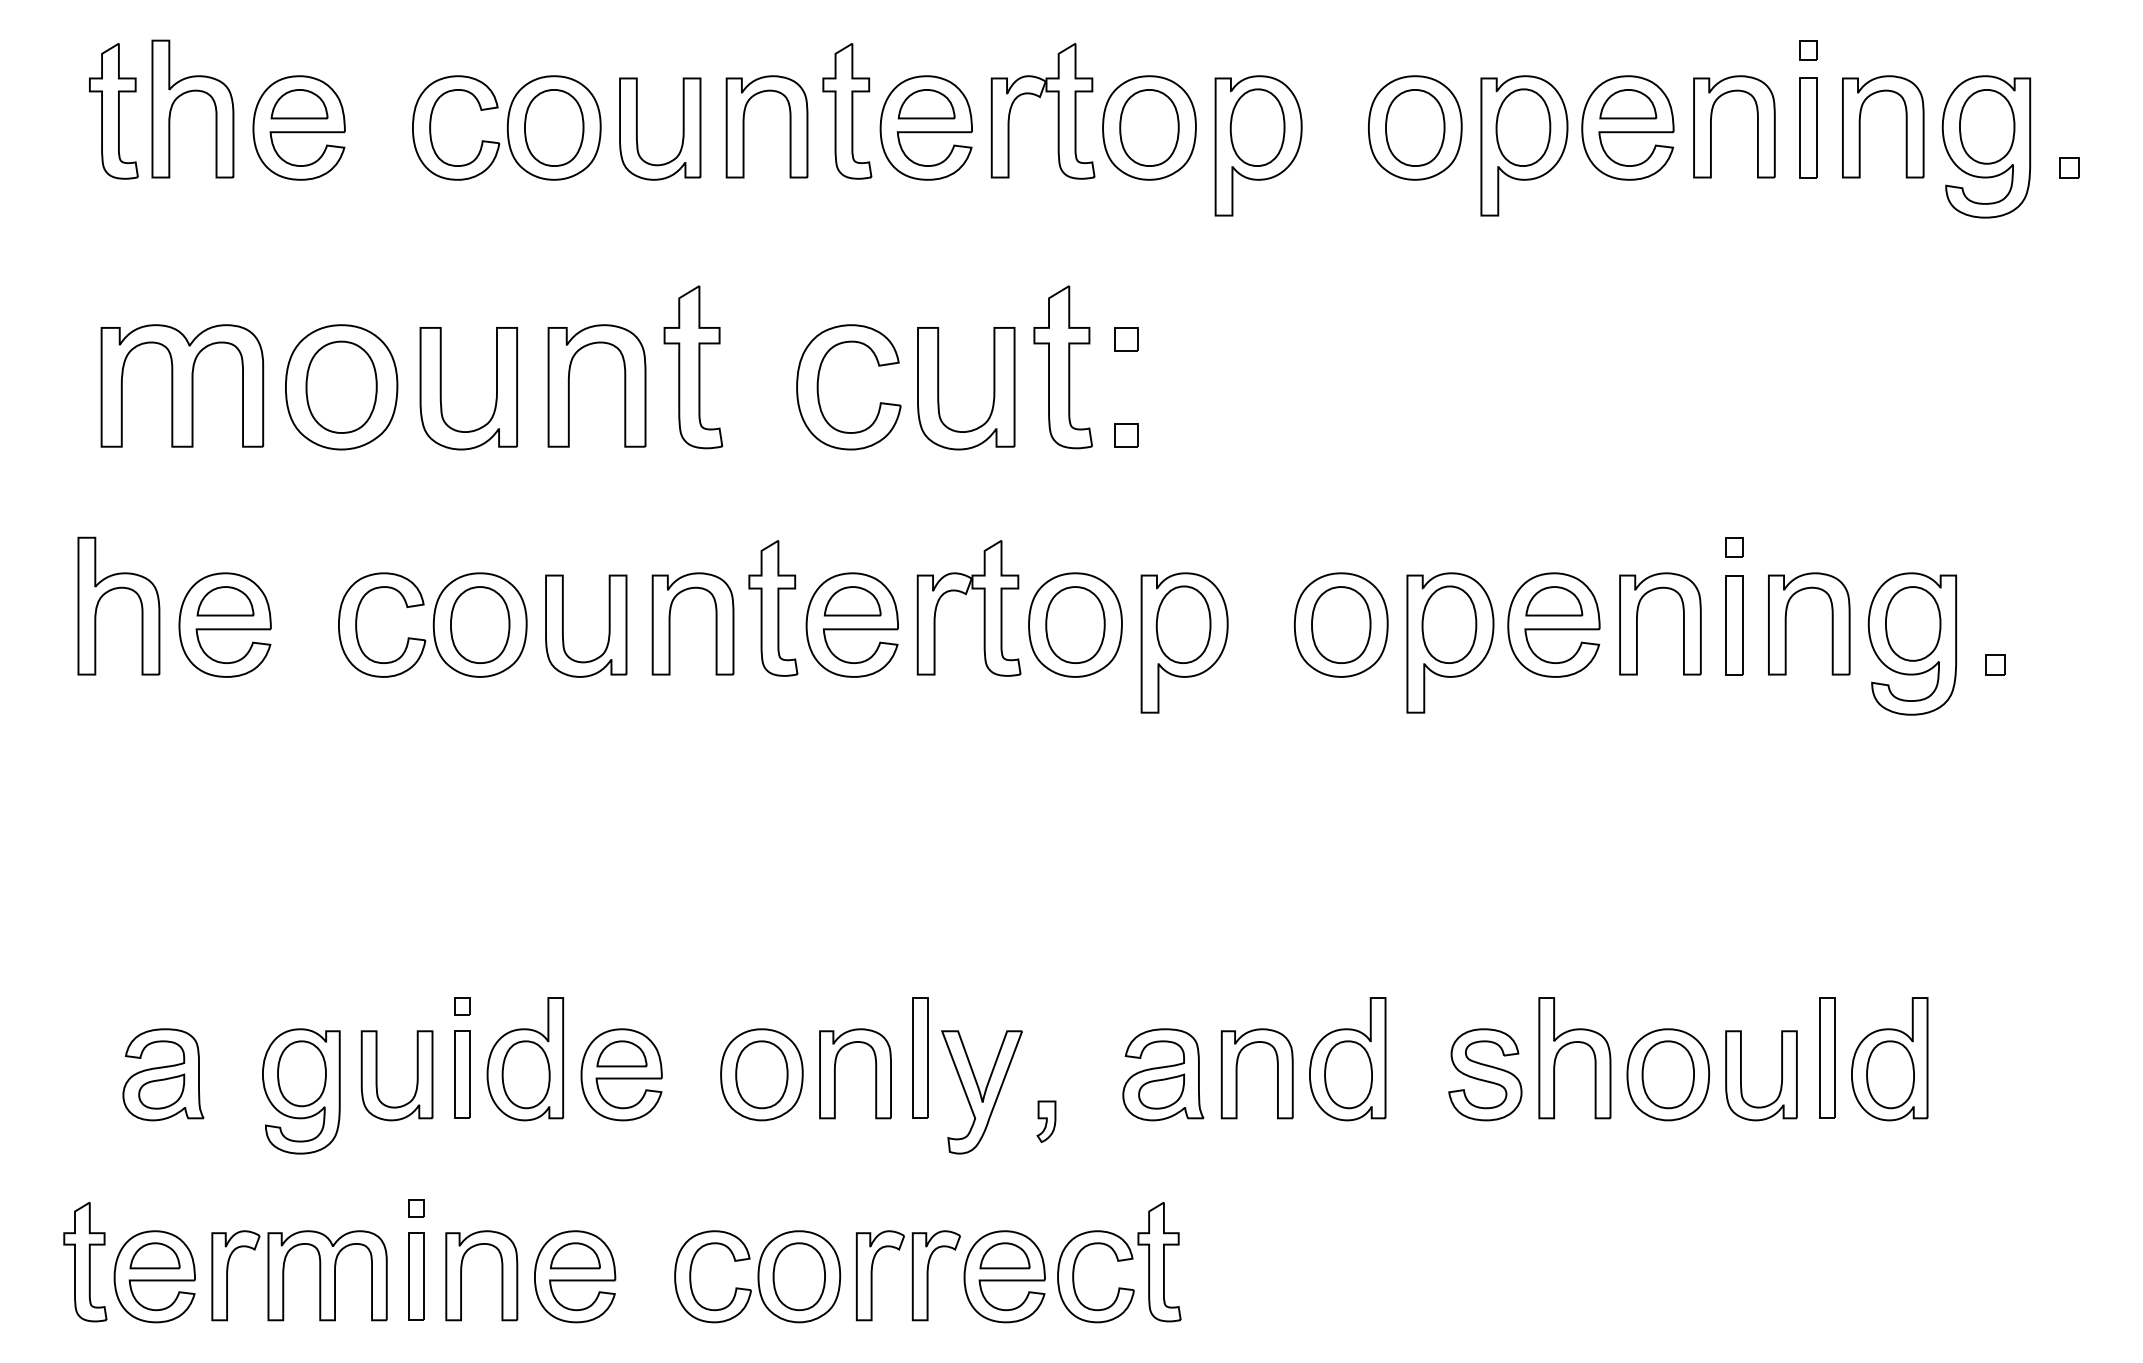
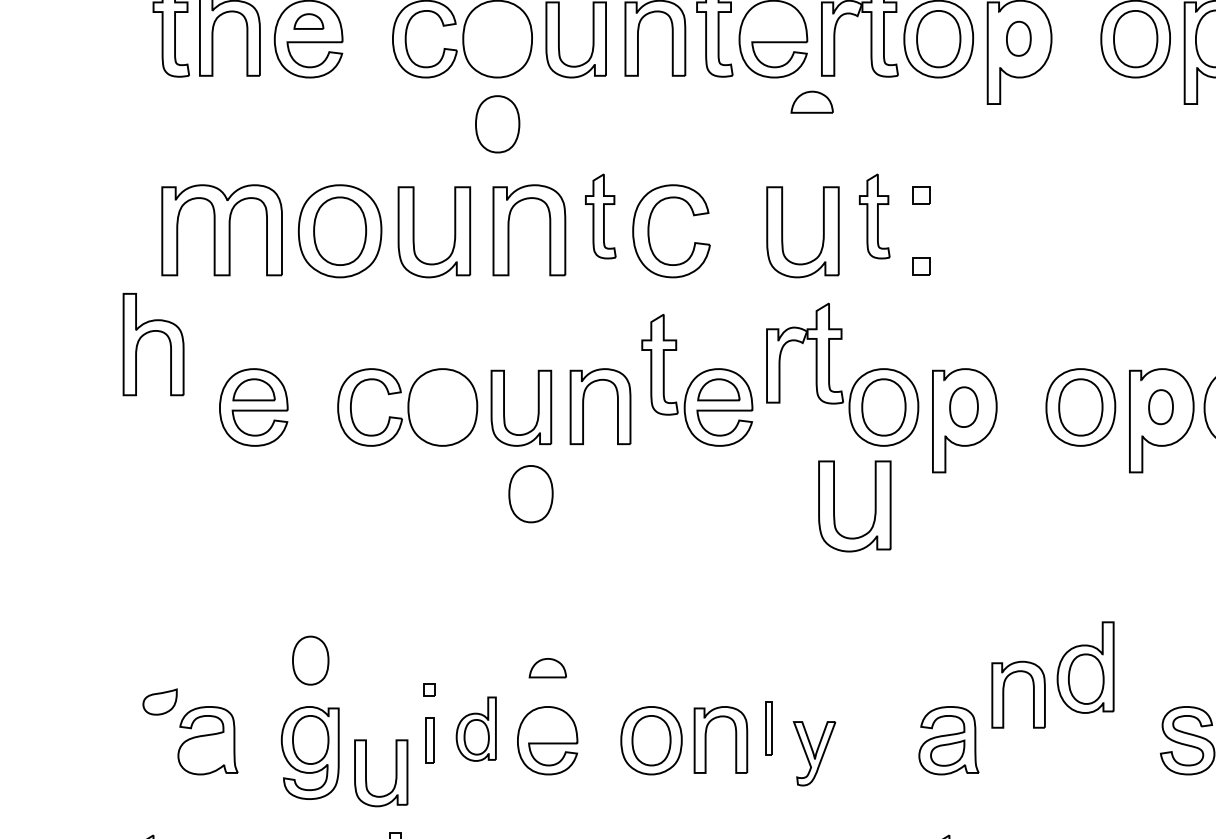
part: (299, 104) -> (308, 21), size x0.7
part: (926, 104) -> (812, 102), moved
part: (554, 127) -> (497, 123), moved
part: (1257, 127) -> (1018, 38), size x0.6
part: (693, 367) -> (600, 216), size x0.7
part: (1062, 367) -> (874, 216), size x0.7
part: (818, 387) -> (649, 231), moved
part: (117, 589) -> (152, 332), moved
part: (966, 595) -> (803, 344), moved
part: (773, 608) -> (660, 364), moved
part: (480, 624) -> (531, 493), moved
part: (1183, 624) -> (963, 407), size x0.7
part: (1449, 624) -> (1161, 407), size x0.6
part: (1009, 758) -> (835, 506), added
part: (301, 966) -> (310, 660), added
part: (621, 1053) -> (547, 667), moved
part: (920, 1057) -> (769, 727), size x0.6
part: (525, 1059) -> (476, 729), size x0.7
part: (1347, 1059) -> (1085, 667), moved
part: (1237, 1073) -> (1003, 694), moved
part: (462, 1074) -> (429, 740), size x0.7
part: (377, 1075) -> (366, 773), moved
part: (161, 1091) -> (159, 701), moved
part: (981, 1092) -> (814, 753), size x0.7
part: (1046, 1121) -> (862, 775), removed

